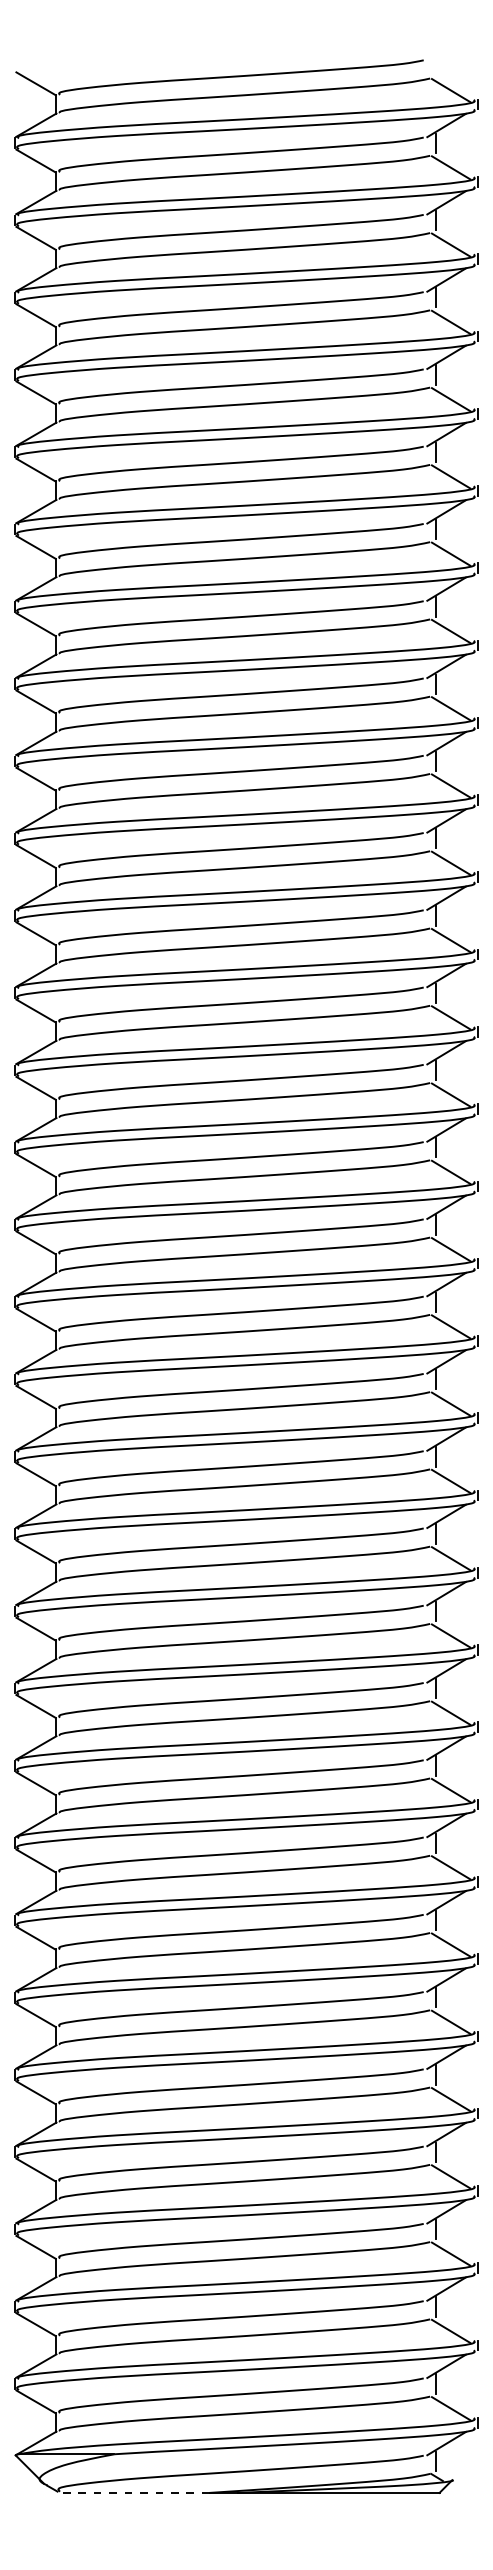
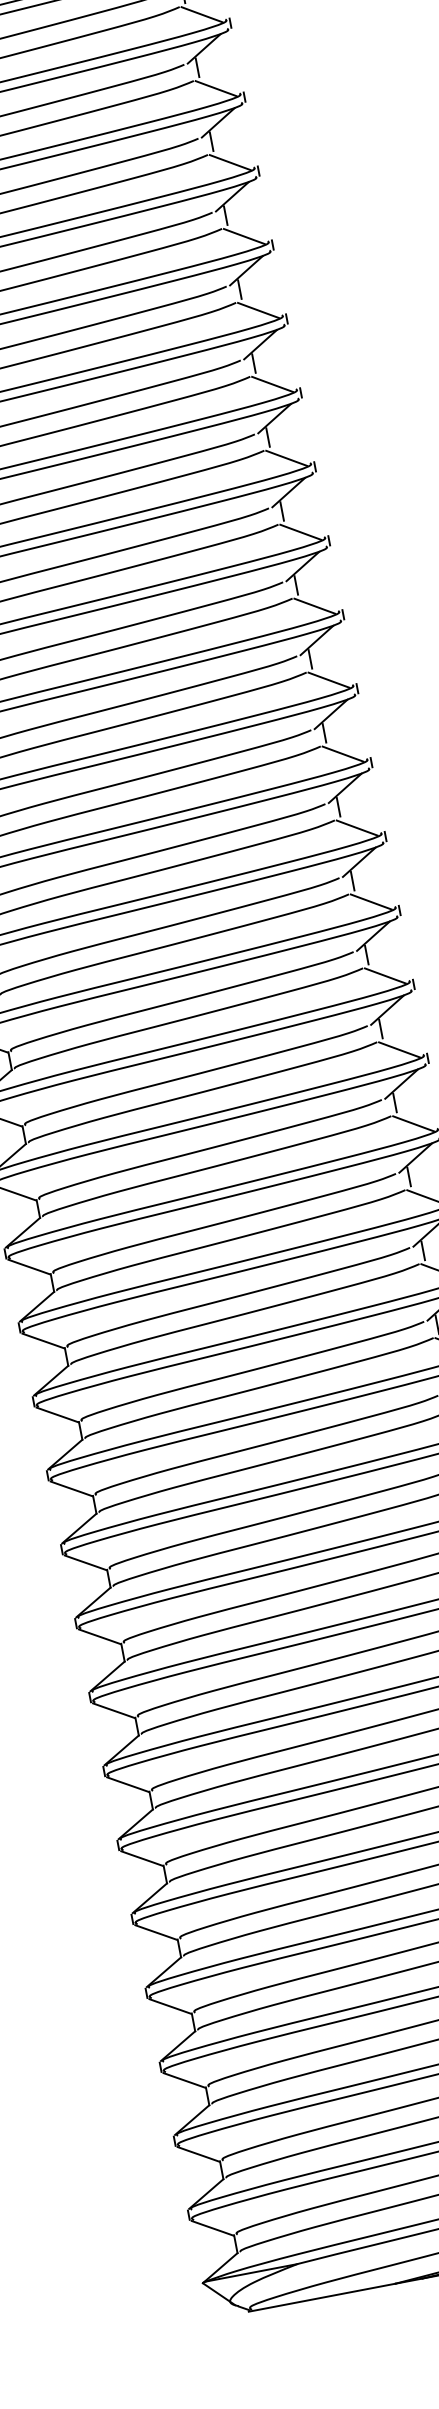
line: (133, 2492) -> (322, 2297), dashed -> solid

